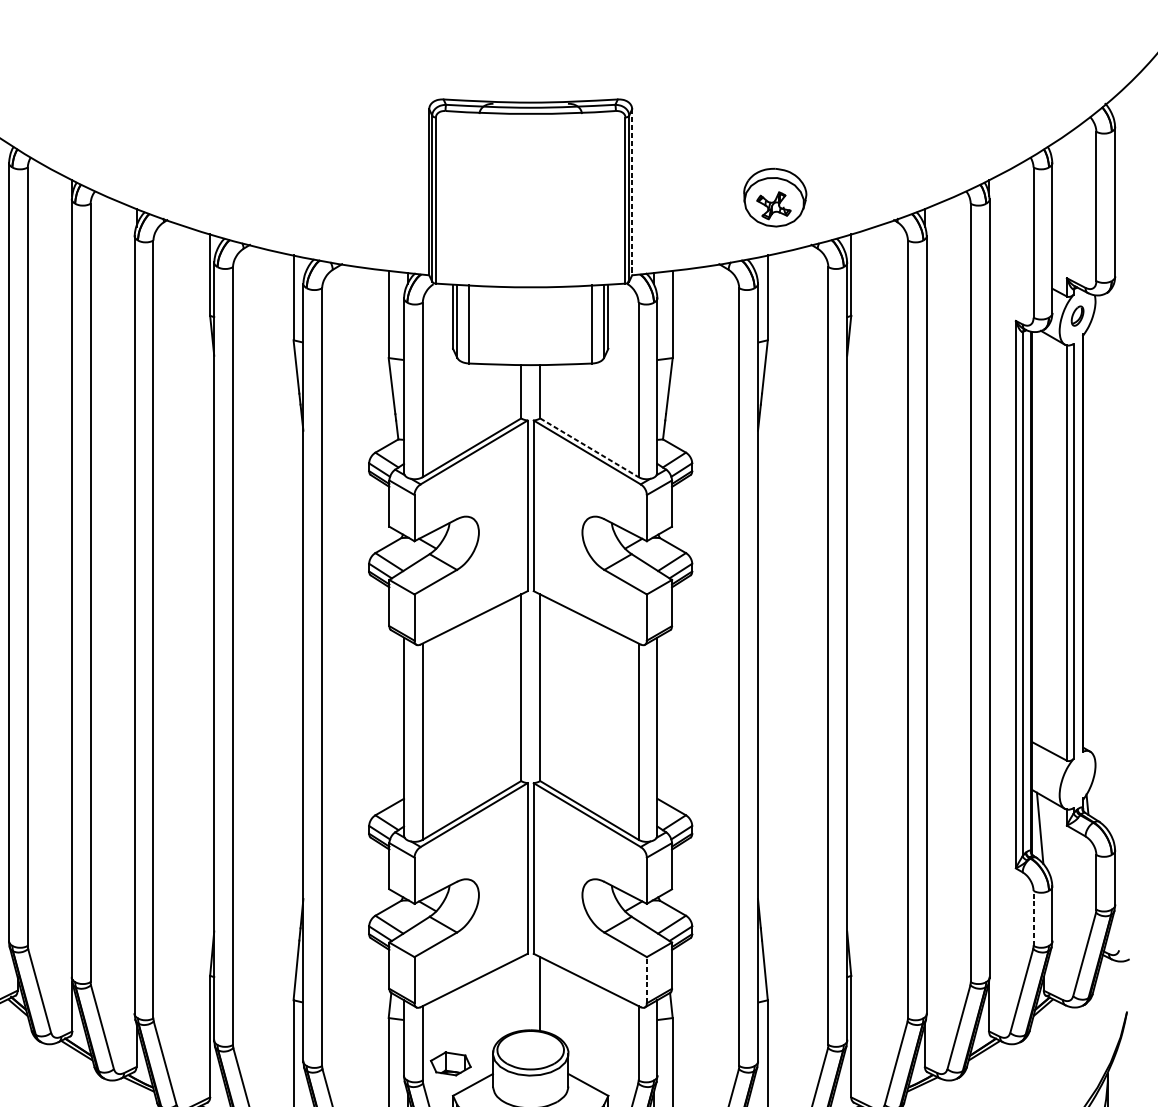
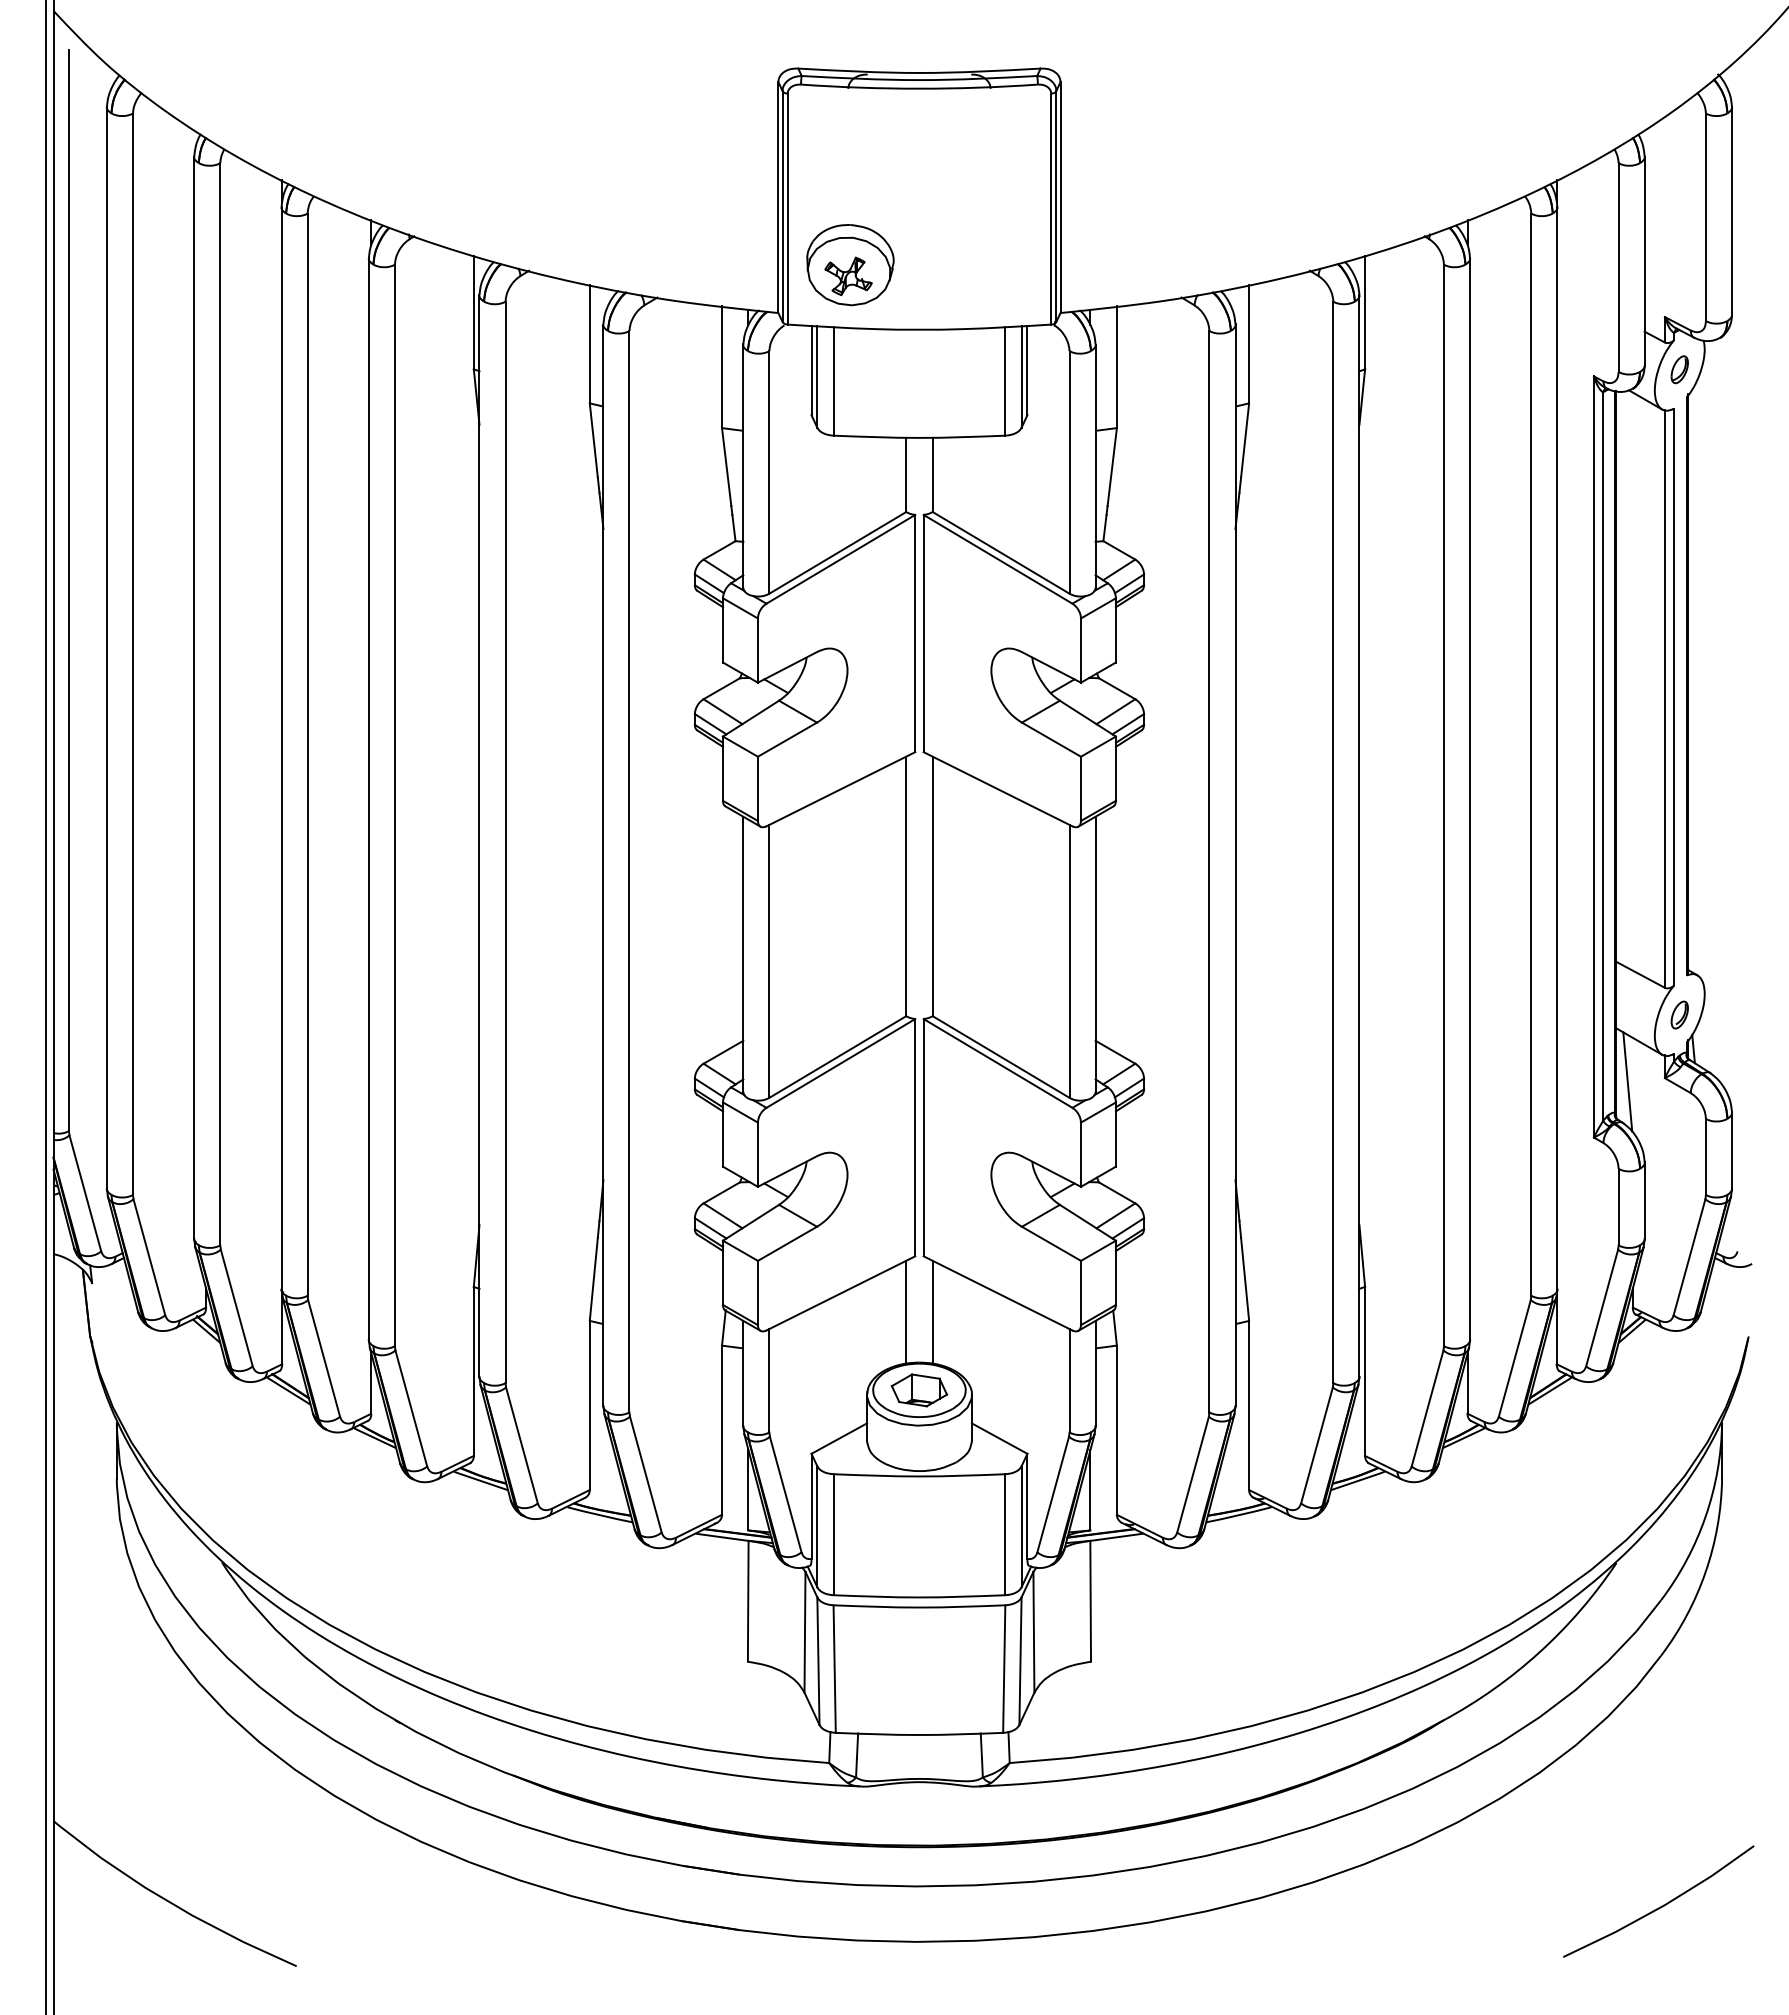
line: (632, 192) -> (1060, 198), dashed -> solid
part: (775, 197) -> (850, 265), moved
line: (589, 447) -> (1001, 552), dashed -> solid
part: (1077, 779) -> (1679, 1014), added
line: (1033, 917) -> (1618, 1206), dashed -> solid
line: (647, 979) -> (1081, 1292), dashed -> solid
line: (521, 993) -> (906, 1311), added
part: (450, 1064) -> (919, 1390), moved

